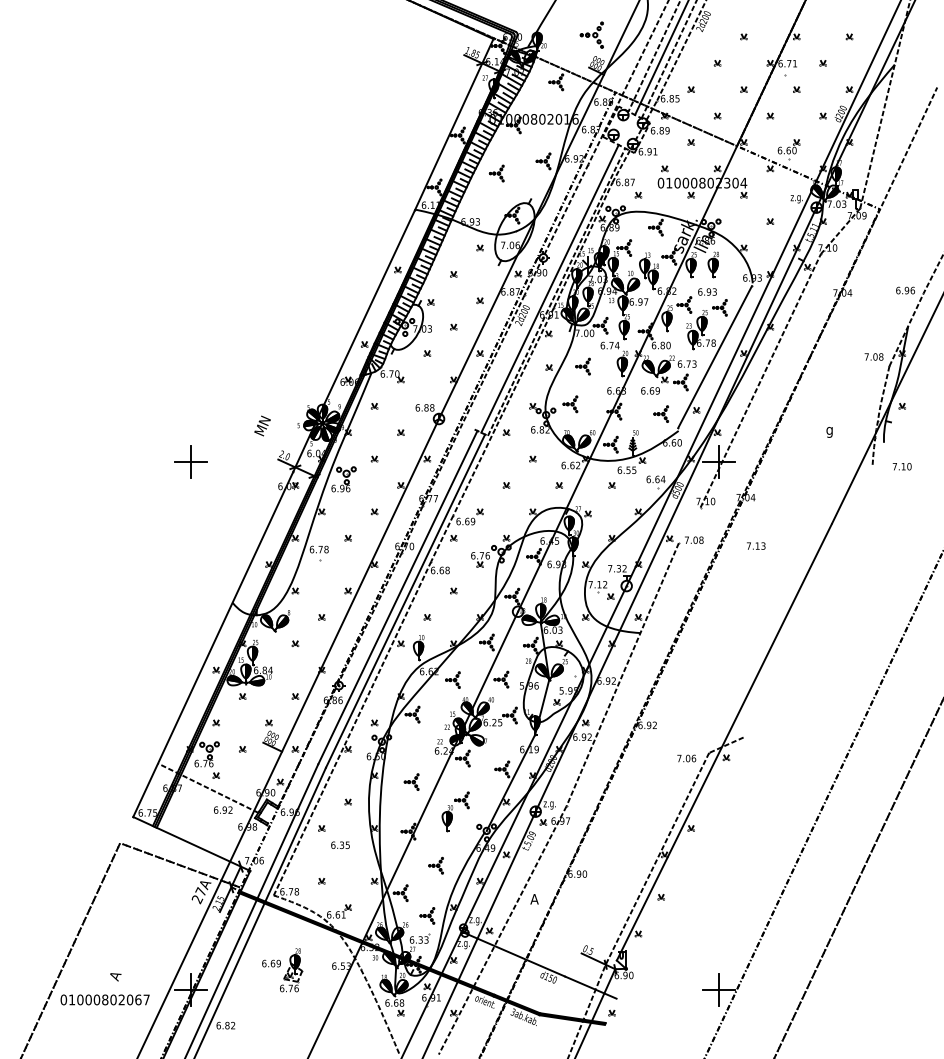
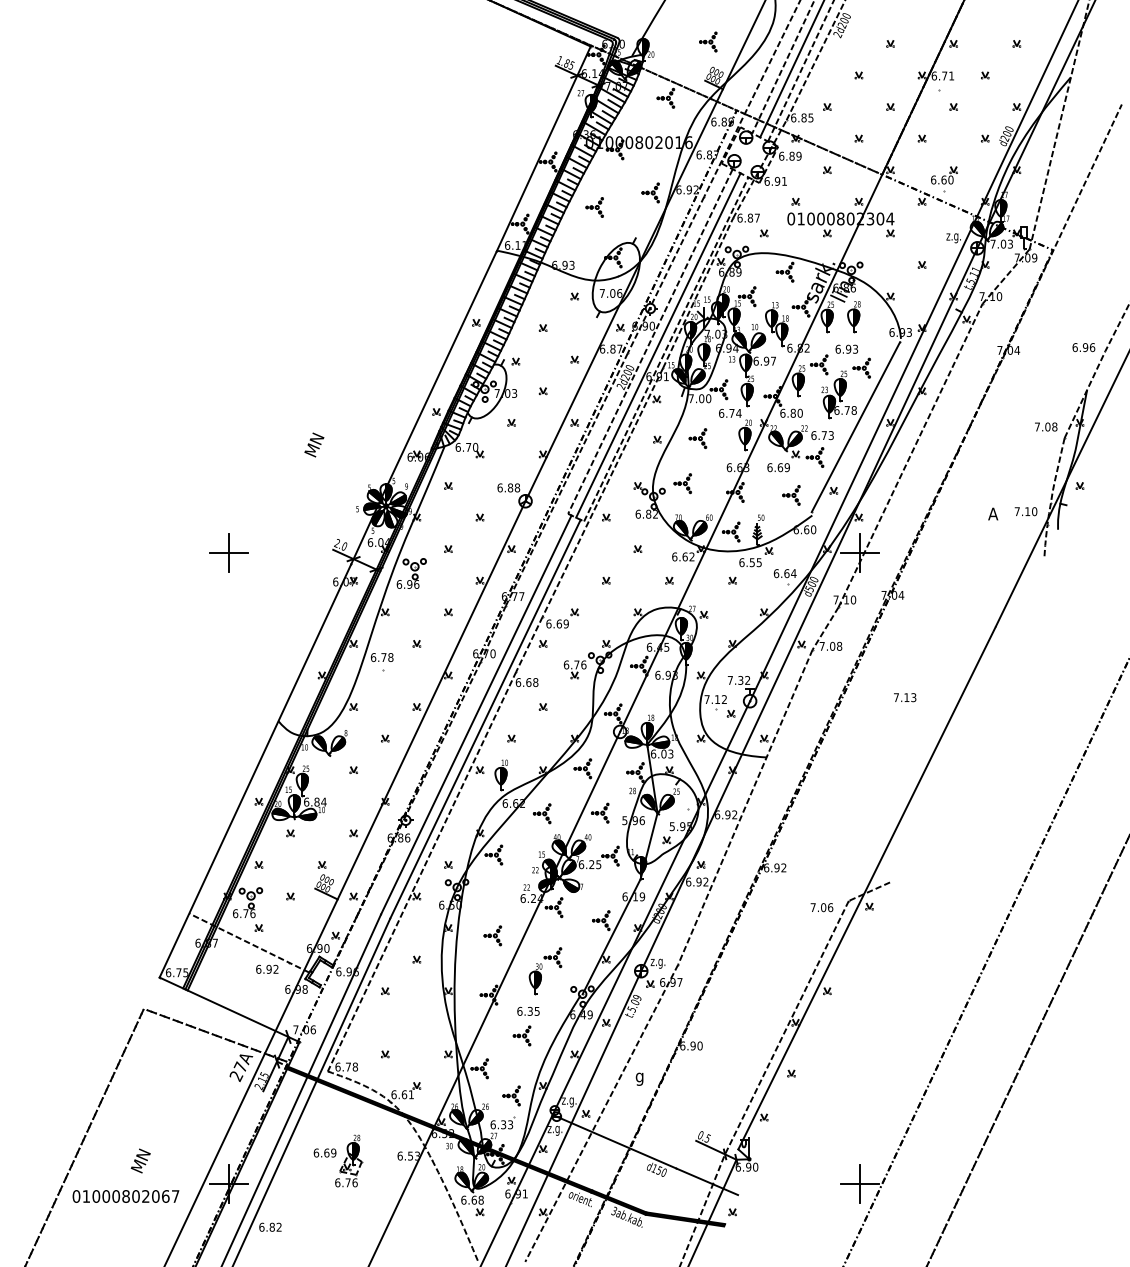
part: (591, 35) -> (708, 42), size x0.62
line: (543, 285) -> (650, 341), added
text: (262, 425) -> (314, 444), moved
text: (829, 430) -> (992, 515), g -> A
text: (901, 466) -> (1025, 511), moved
line: (689, 525) -> (825, 628), added
text: (756, 545) -> (905, 696), moved
text: (340, 844) -> (528, 1010), moved
text: (534, 900) -> (639, 1077), A -> g
text: (117, 970) -> (140, 1161), A -> MN

